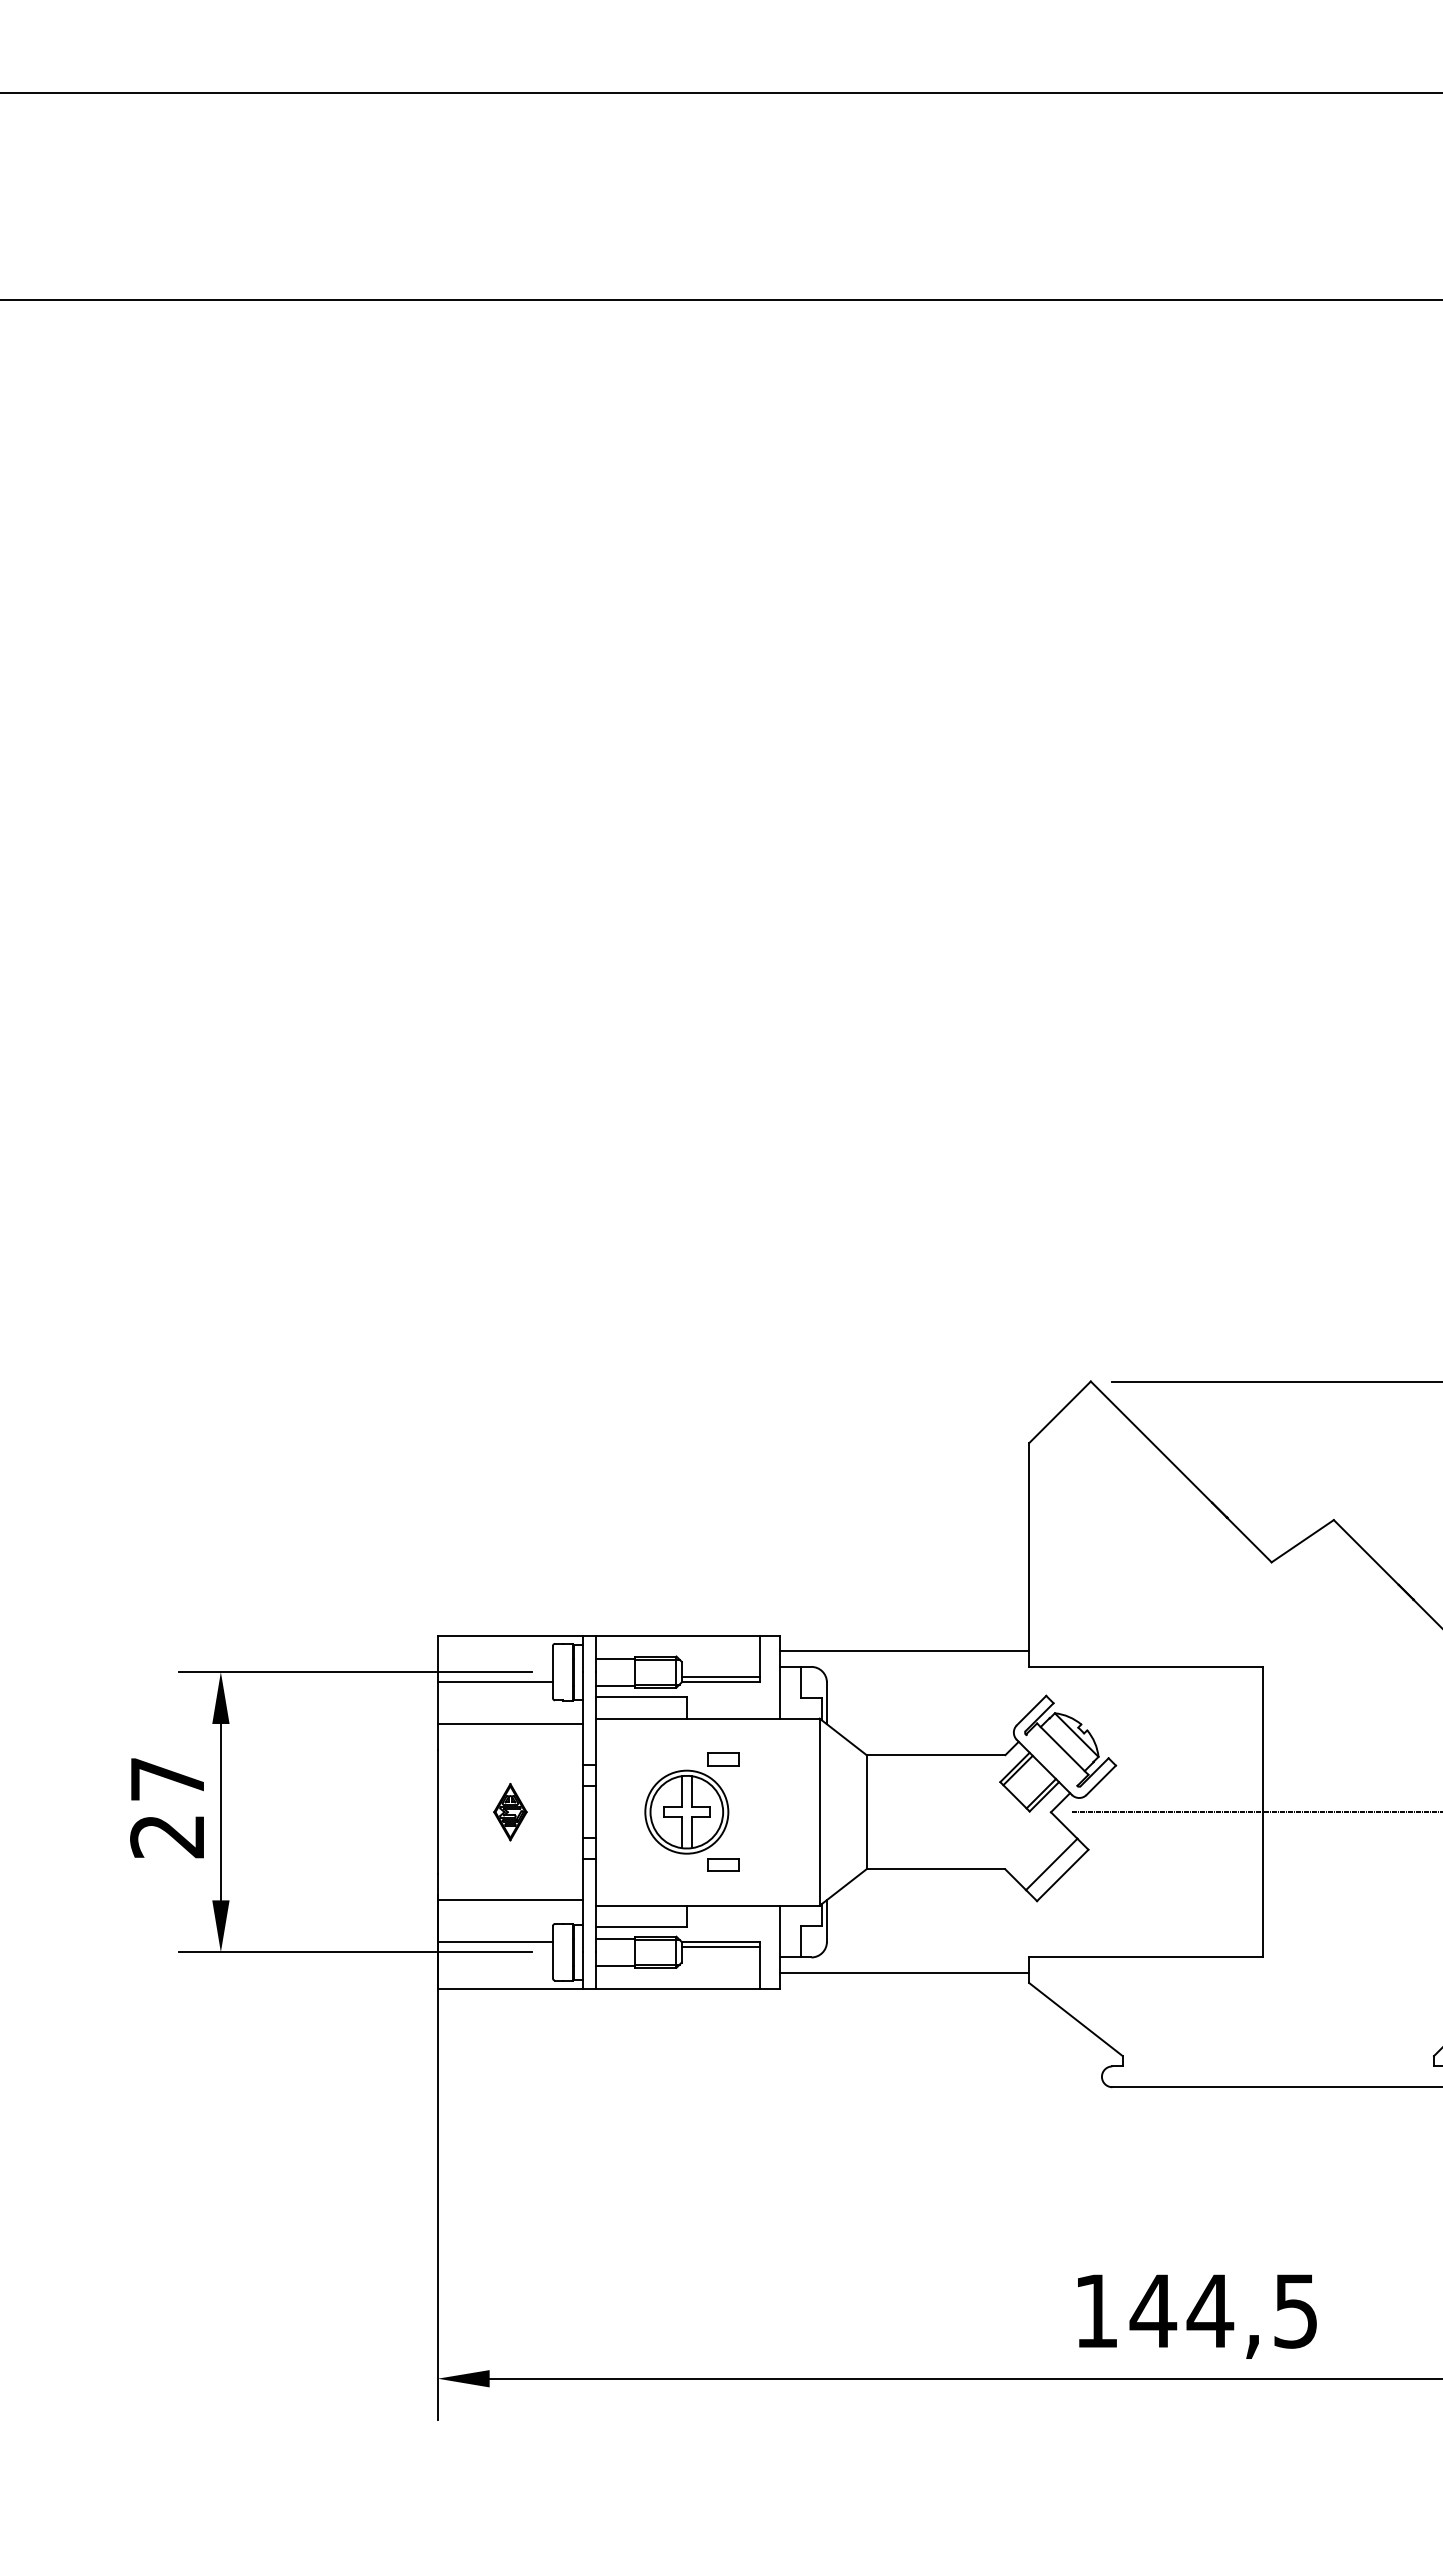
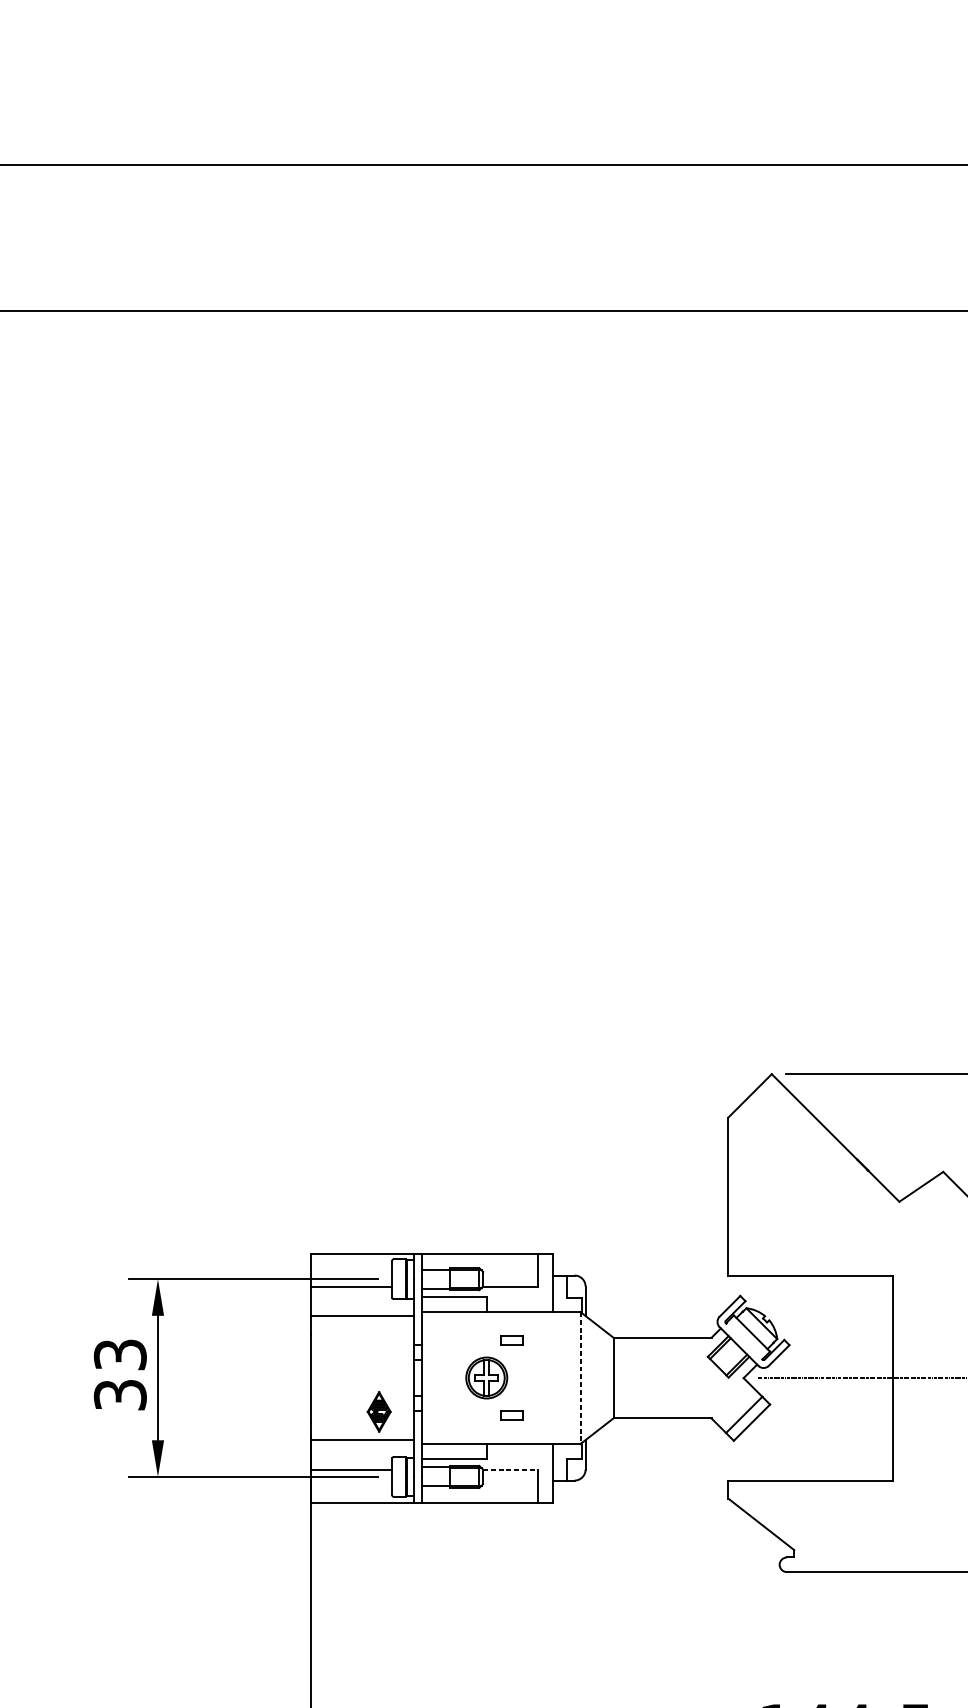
line: (904, 1651) -> (640, 1264), removed
line: (720, 1677) -> (510, 1283), removed
text: (167, 1808) -> (120, 1375), 27 -> 33
part: (686, 1811) -> (486, 1377), size x0.7
part: (510, 1812) -> (379, 1412), moved
line: (819, 1812) -> (580, 1378), solid -> dashed
line: (720, 1941) -> (510, 1469), solid -> dashed
line: (720, 1947) -> (510, 1473), removed
line: (904, 1973) -> (640, 1491), removed

